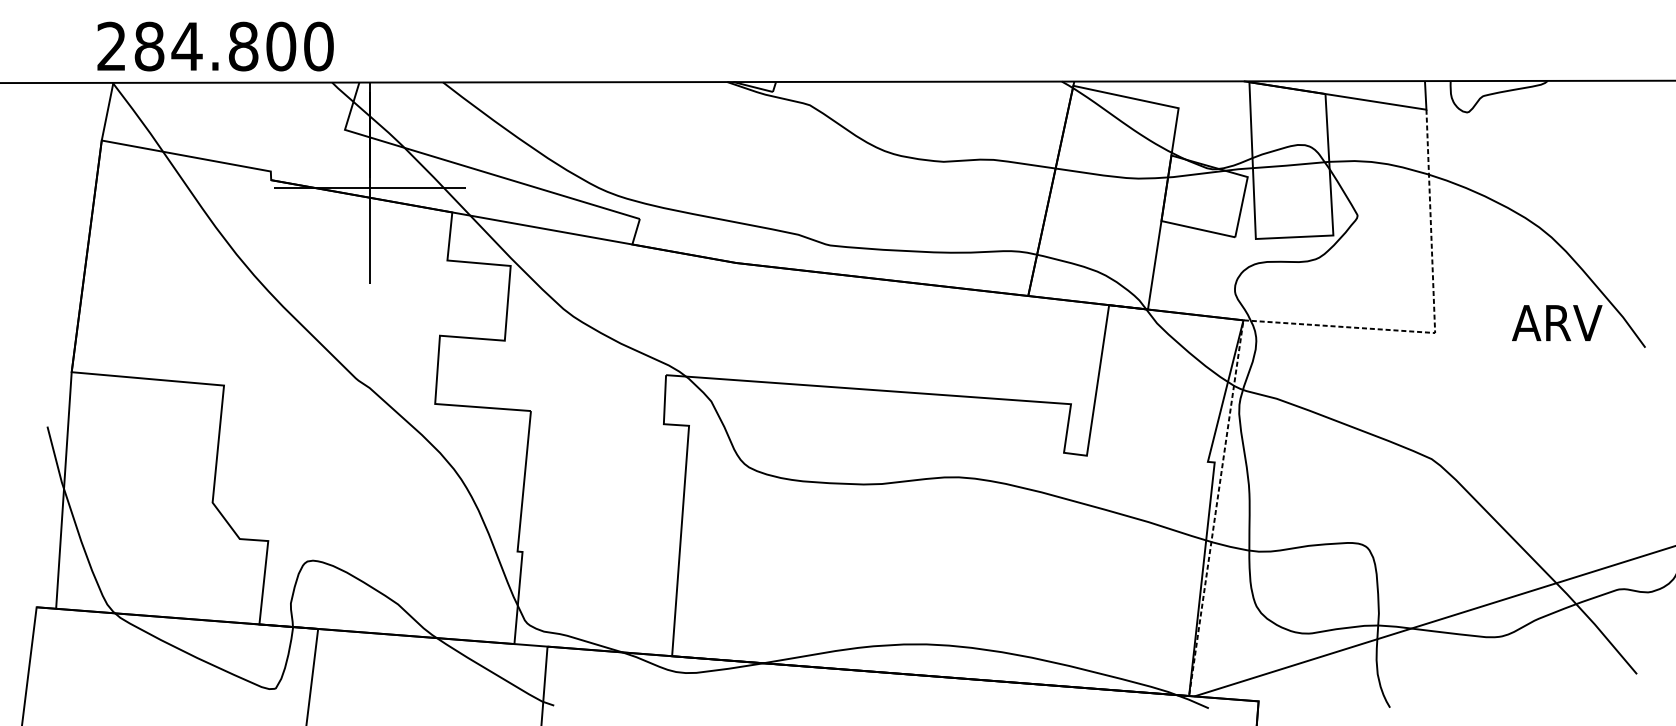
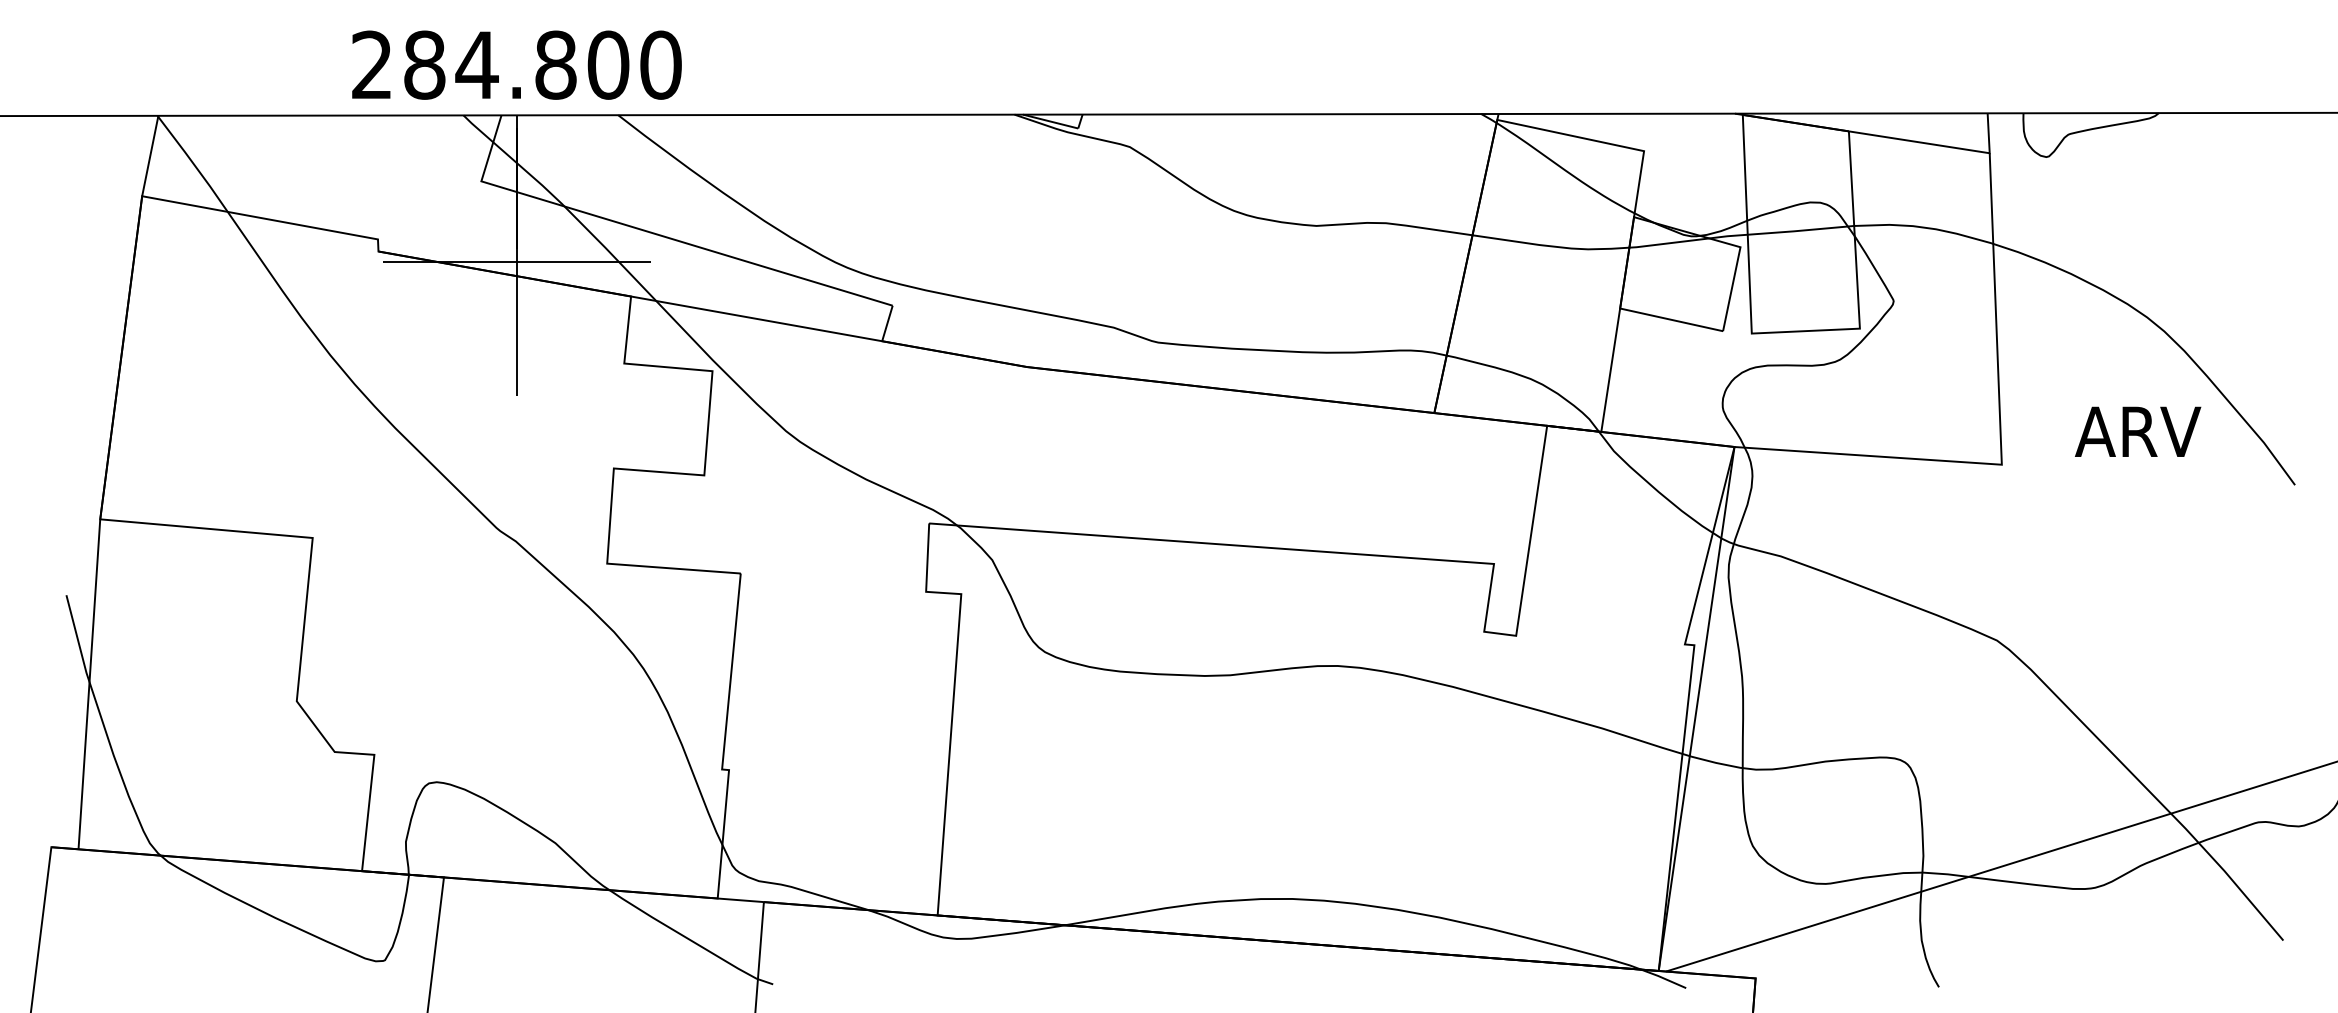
text: (215, 46) -> (516, 64), moved
line: (1261, 321) -> (1759, 448), dashed -> solid
text: (1557, 322) -> (2138, 431), moved

